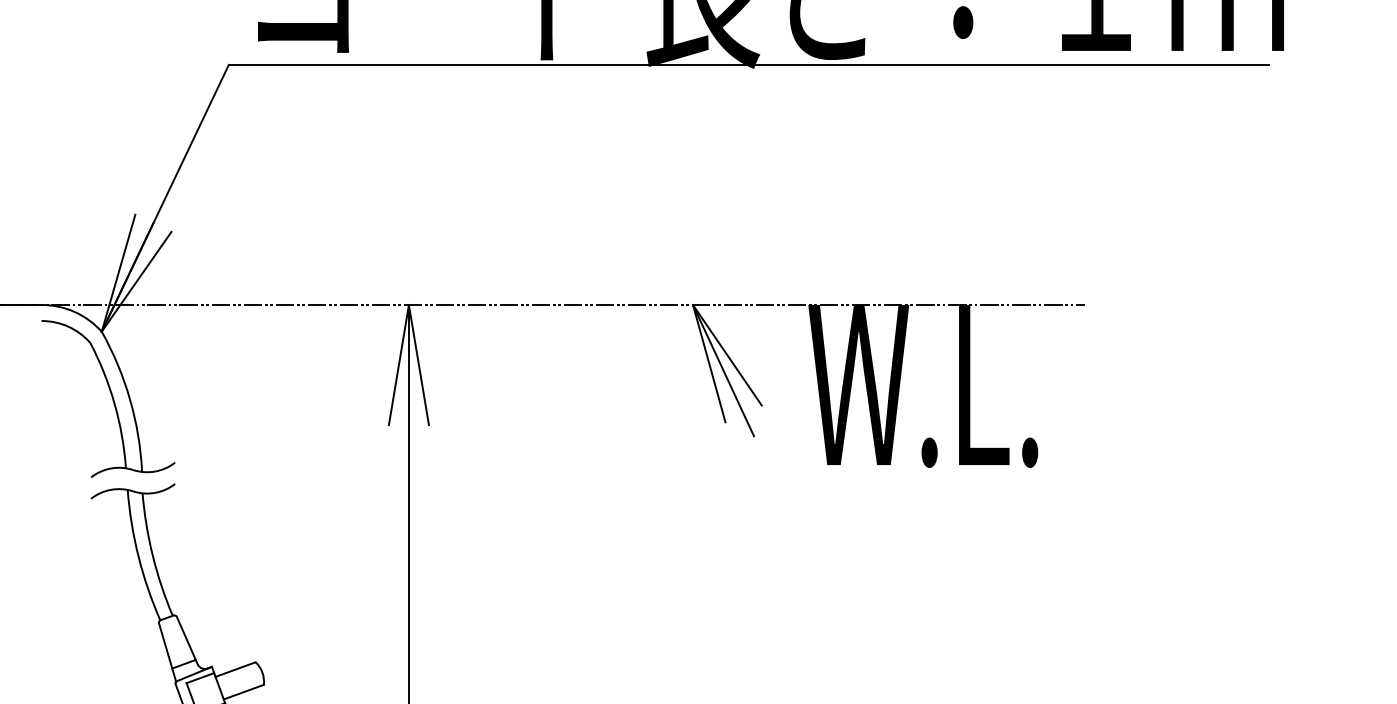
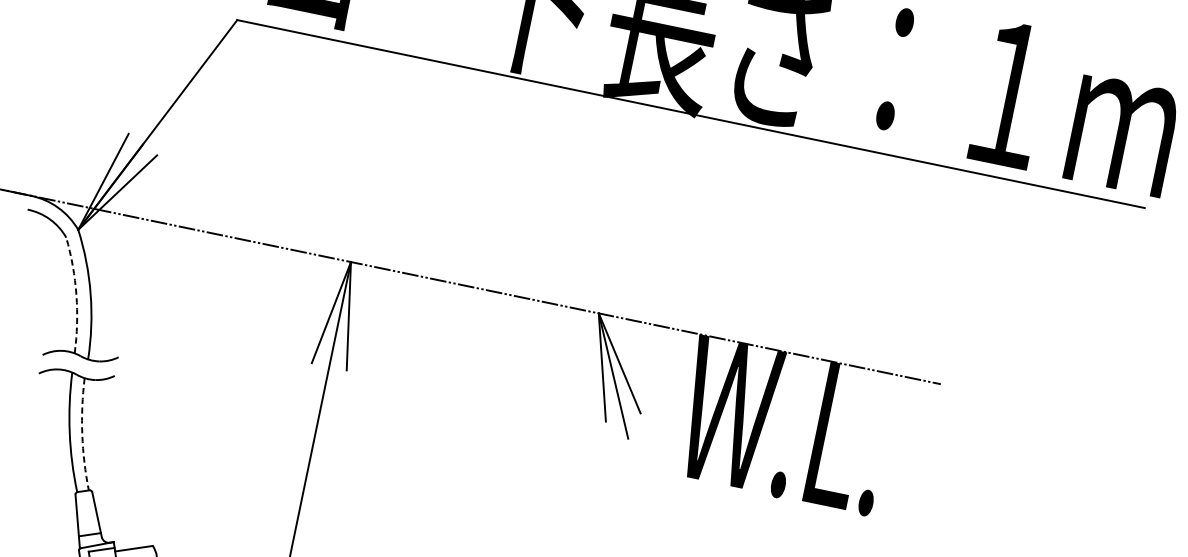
arc: (114, 403) -> (76, 294), solid -> dashed
arc: (152, 555) -> (82, 434), solid -> dashed

